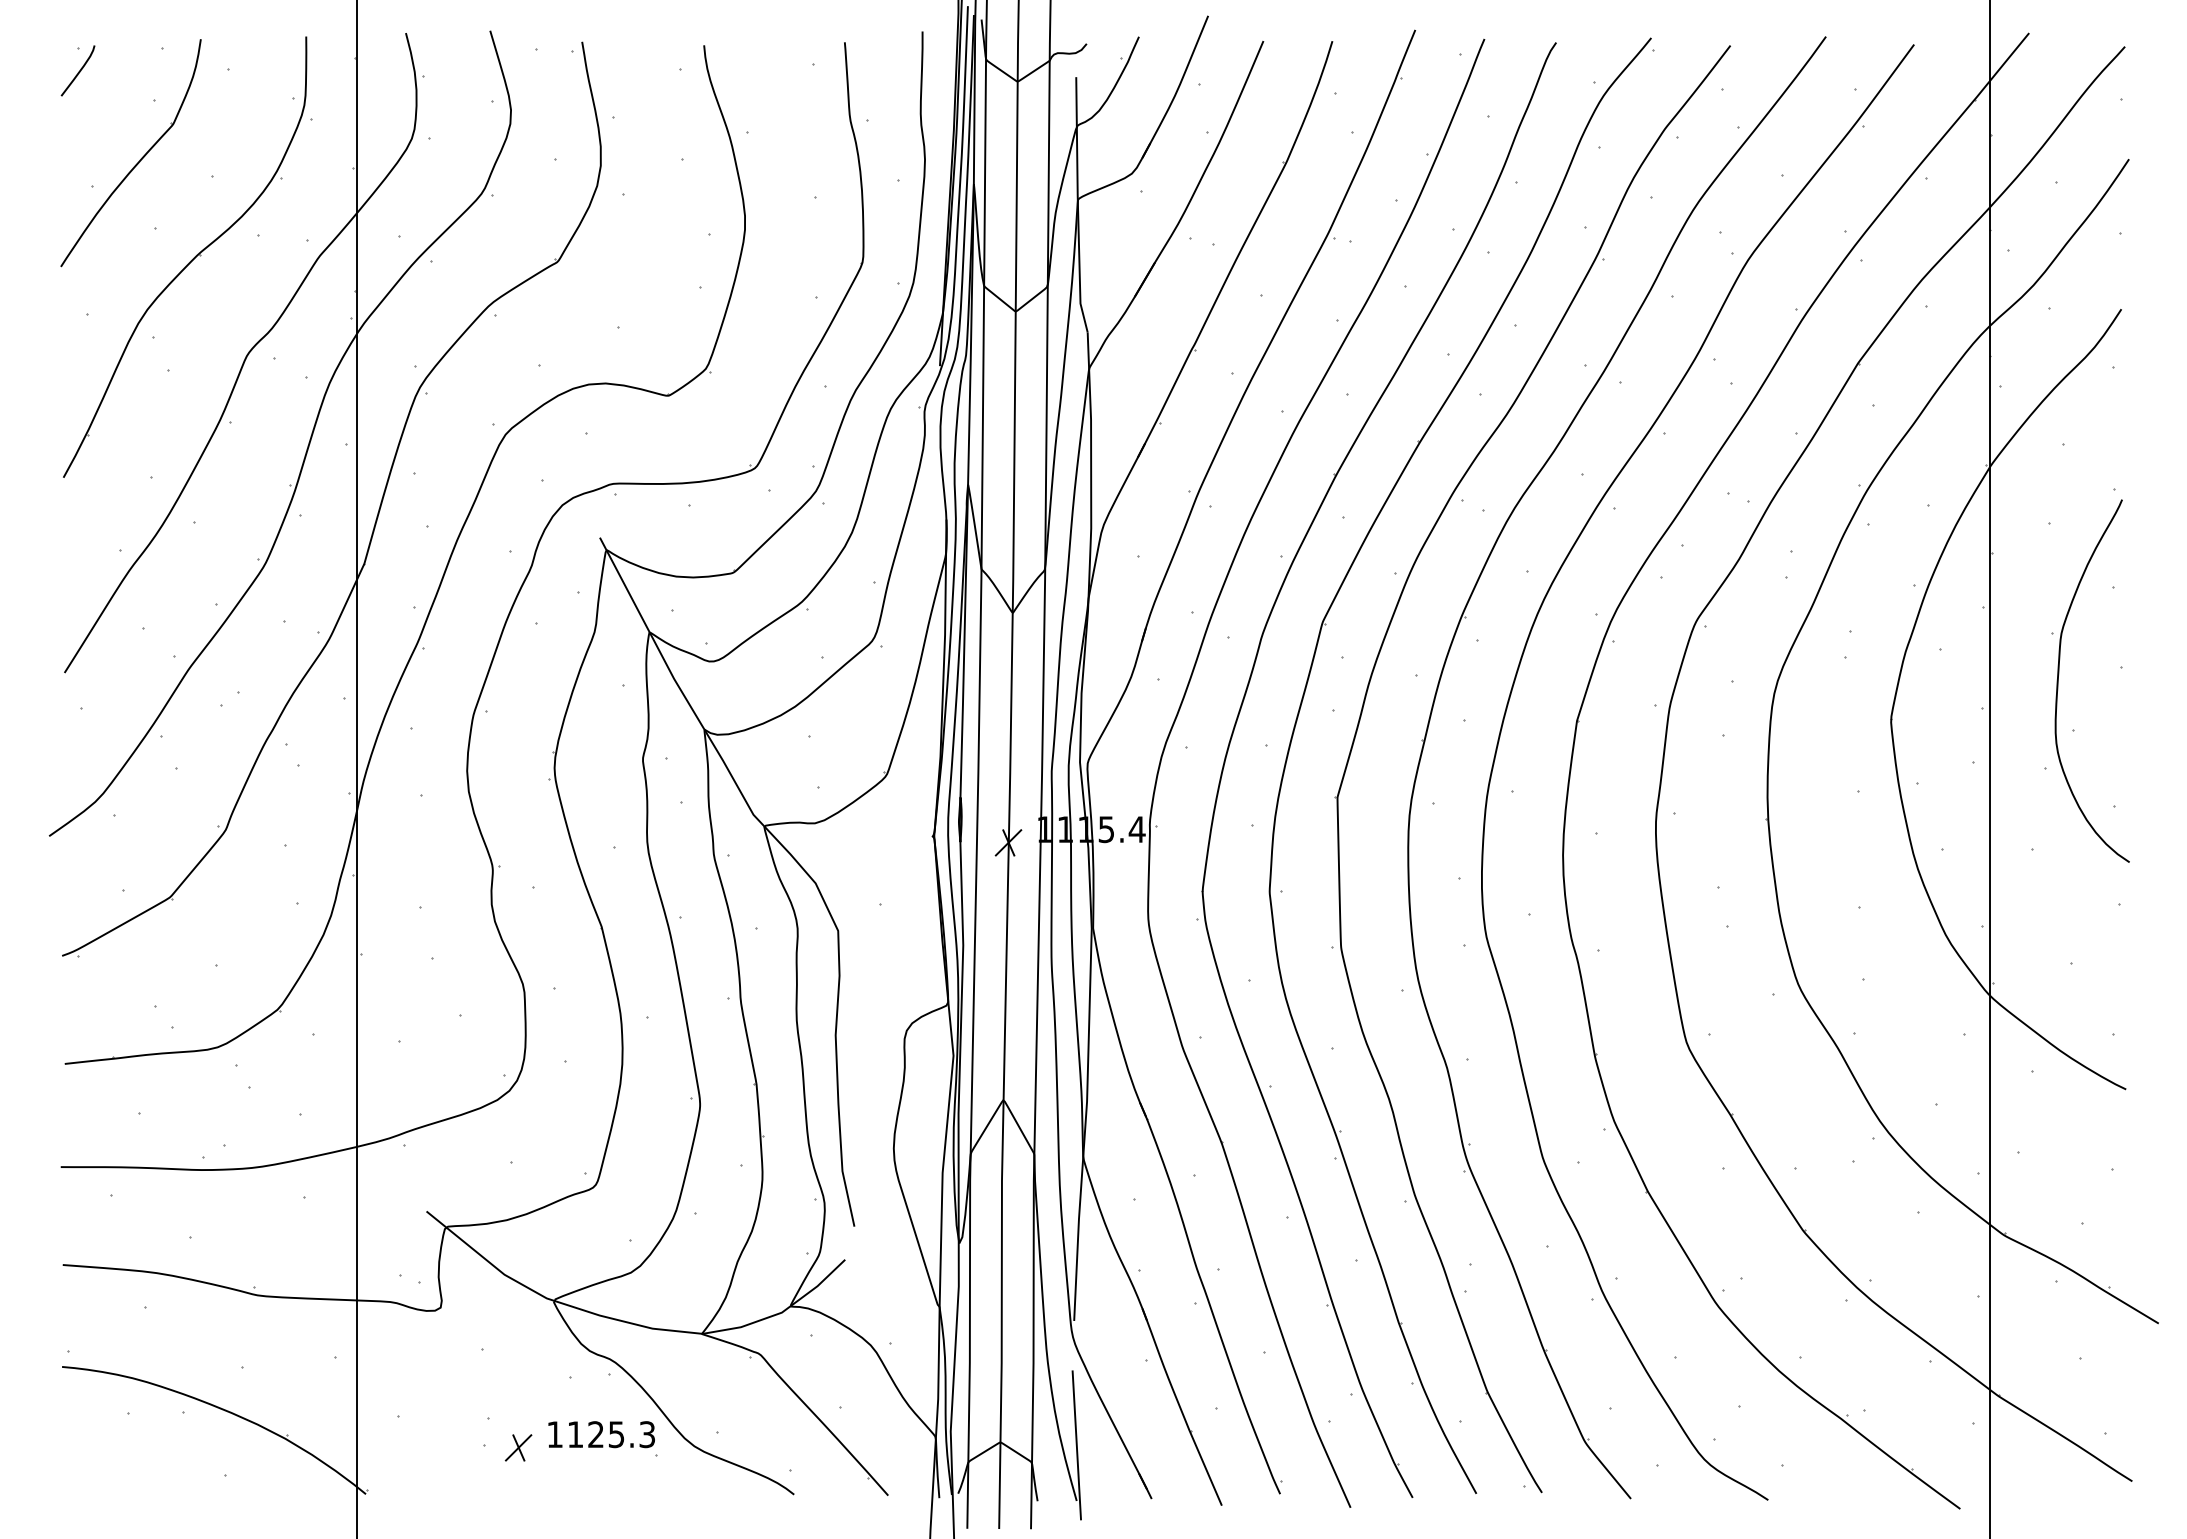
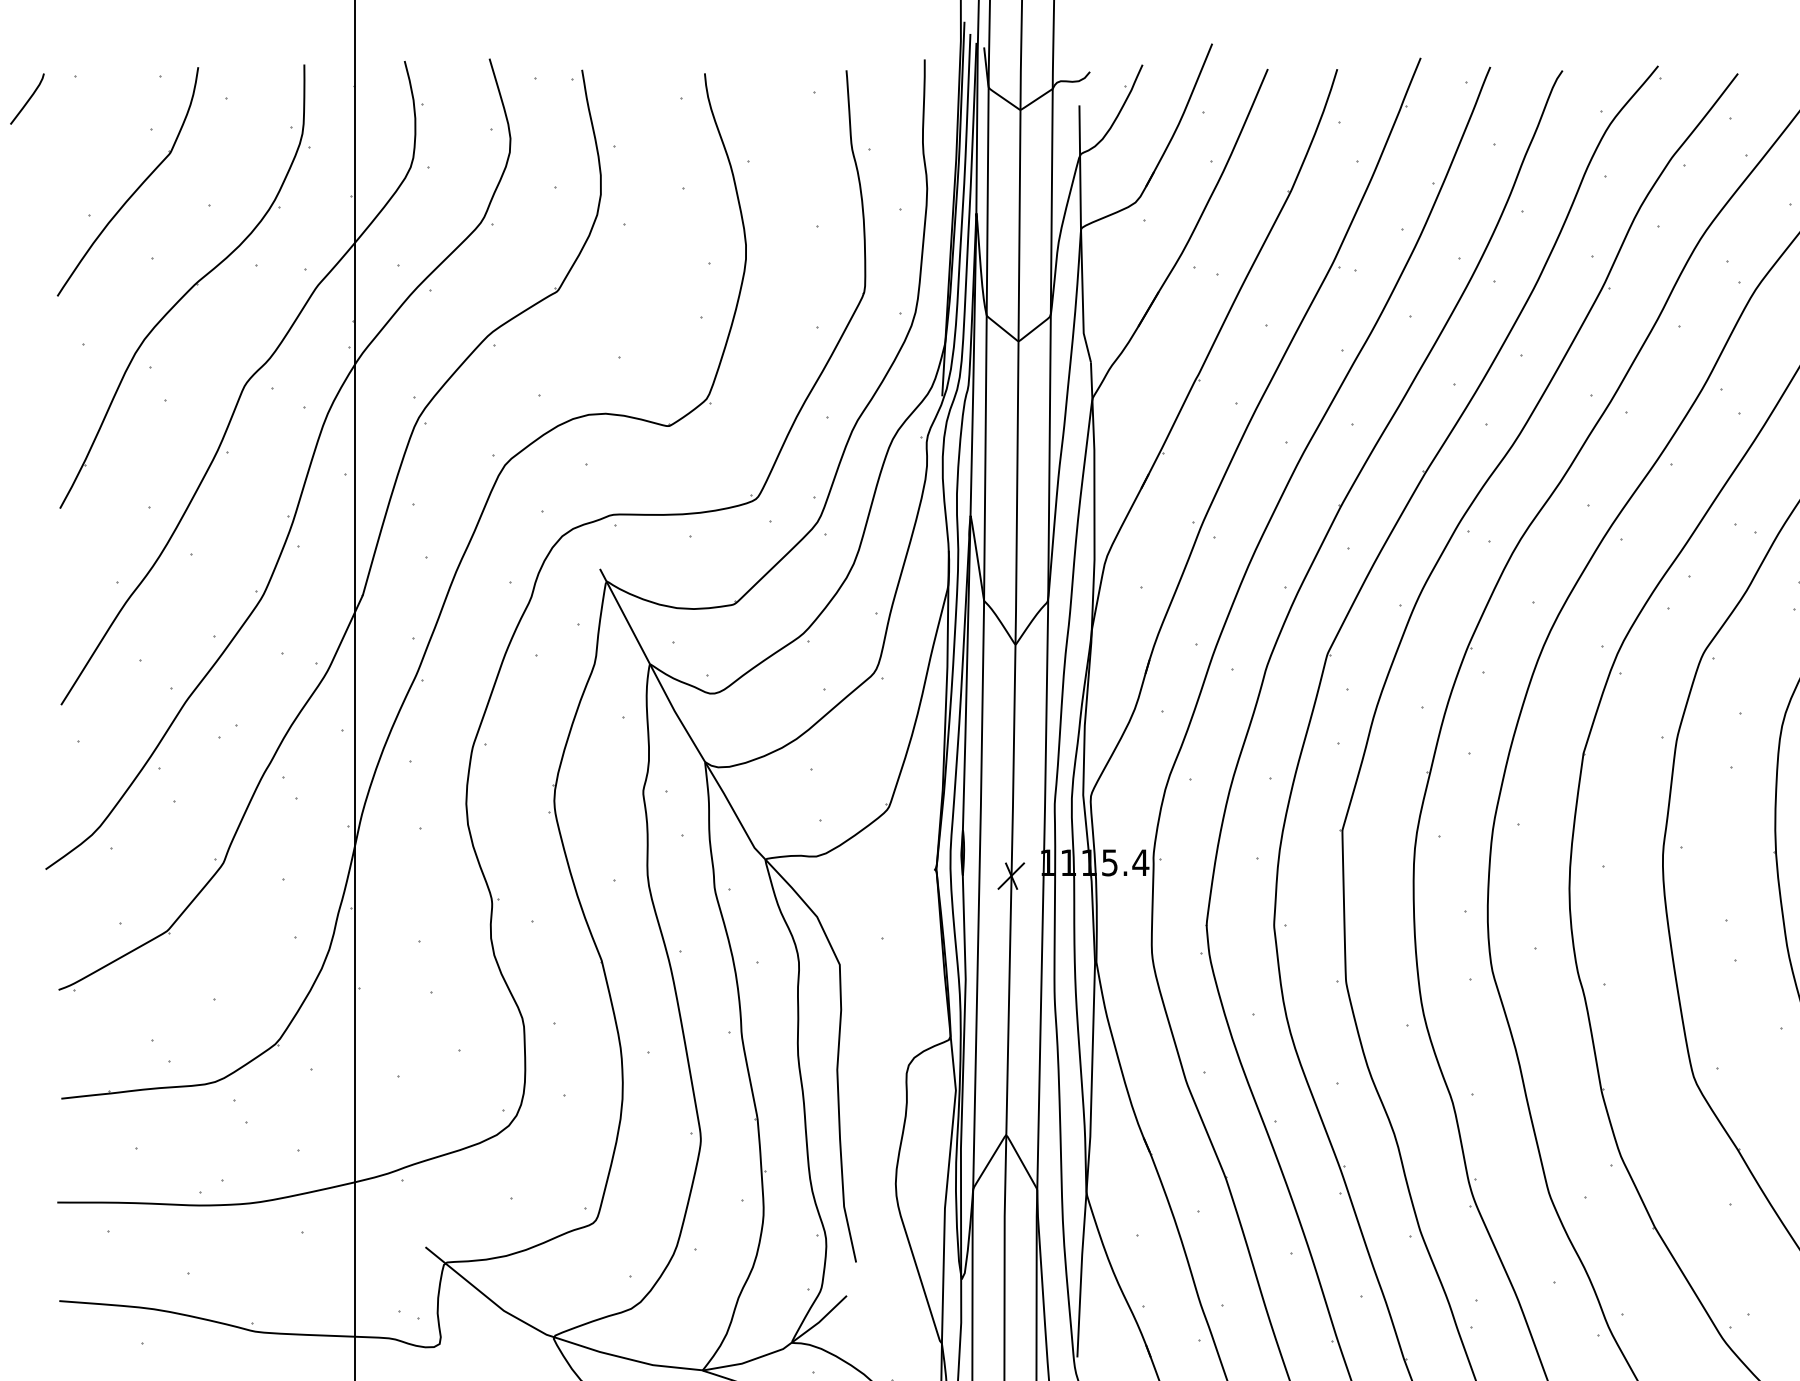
curve: (78, 71) -> (27, 99), moved

